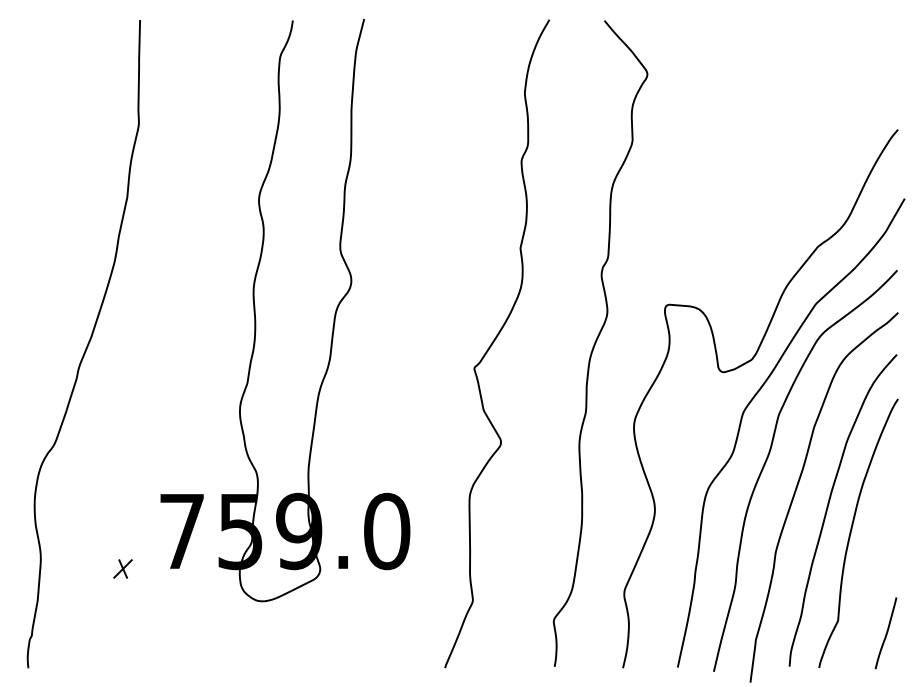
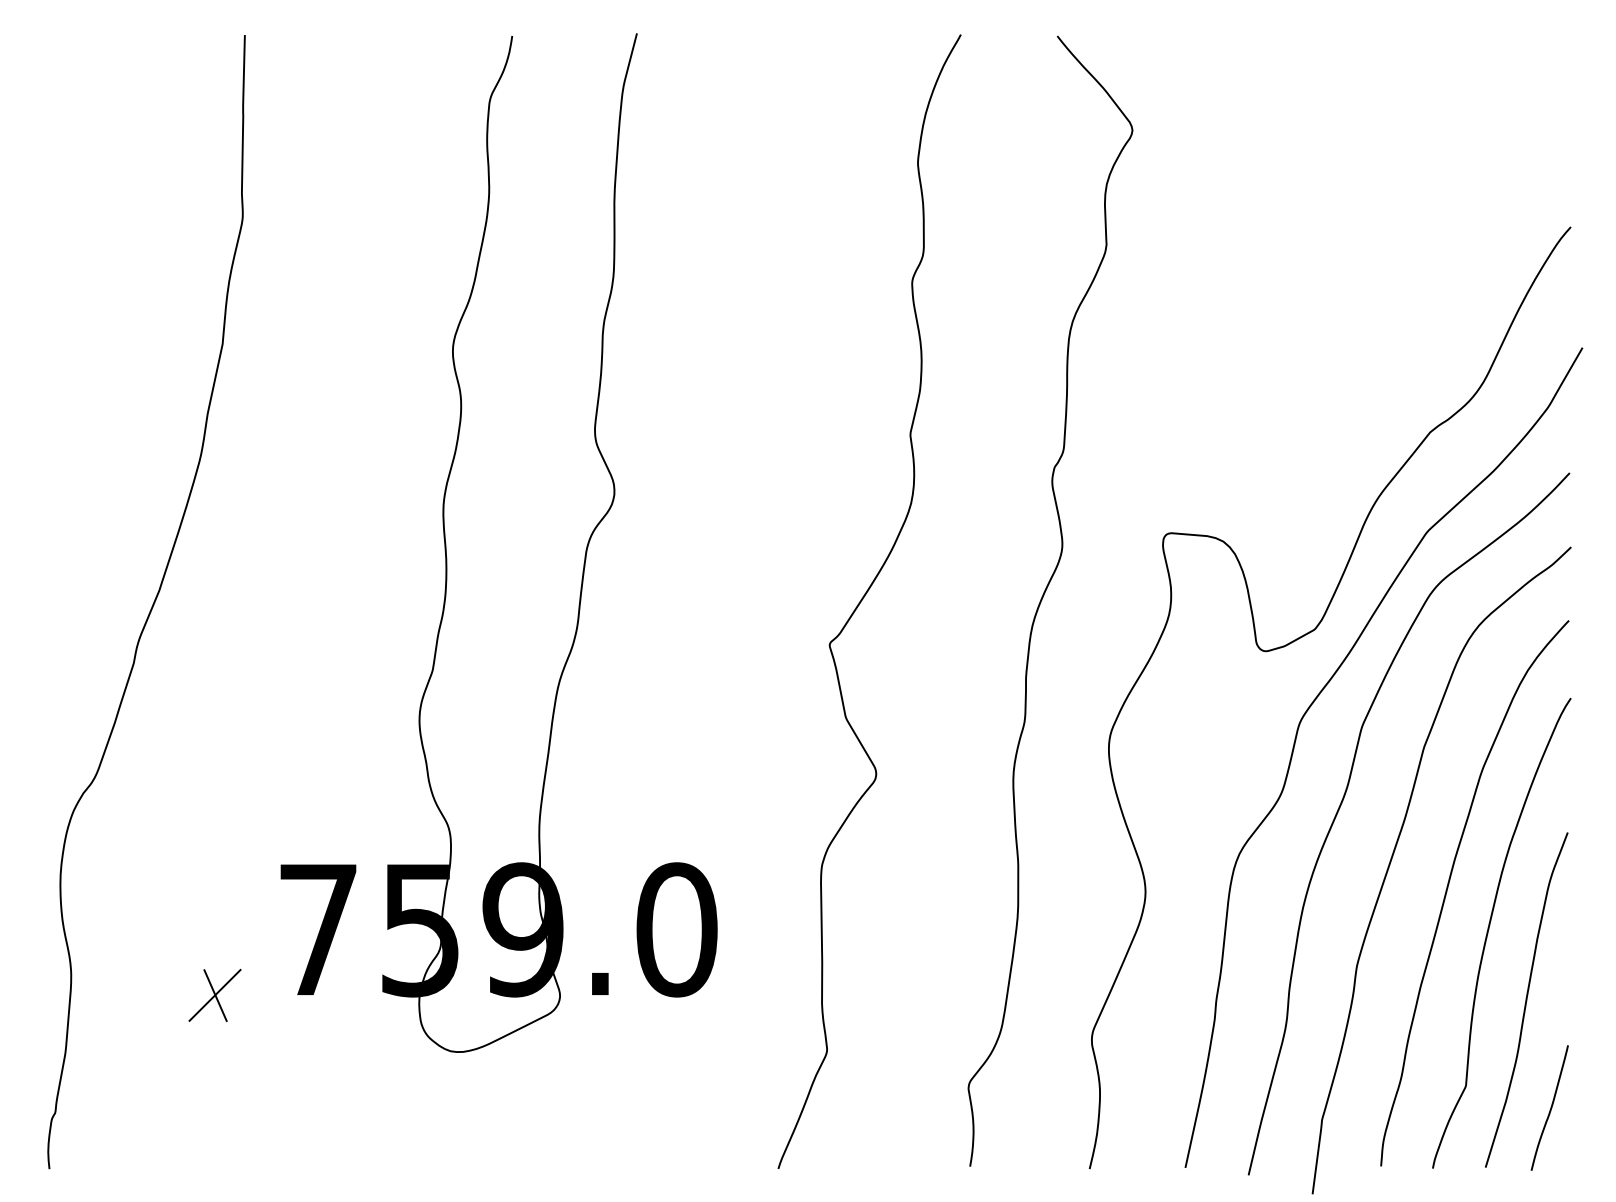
part: (122, 568) -> (214, 994), size x1.67
curve: (872, 571) -> (1526, 999), added

